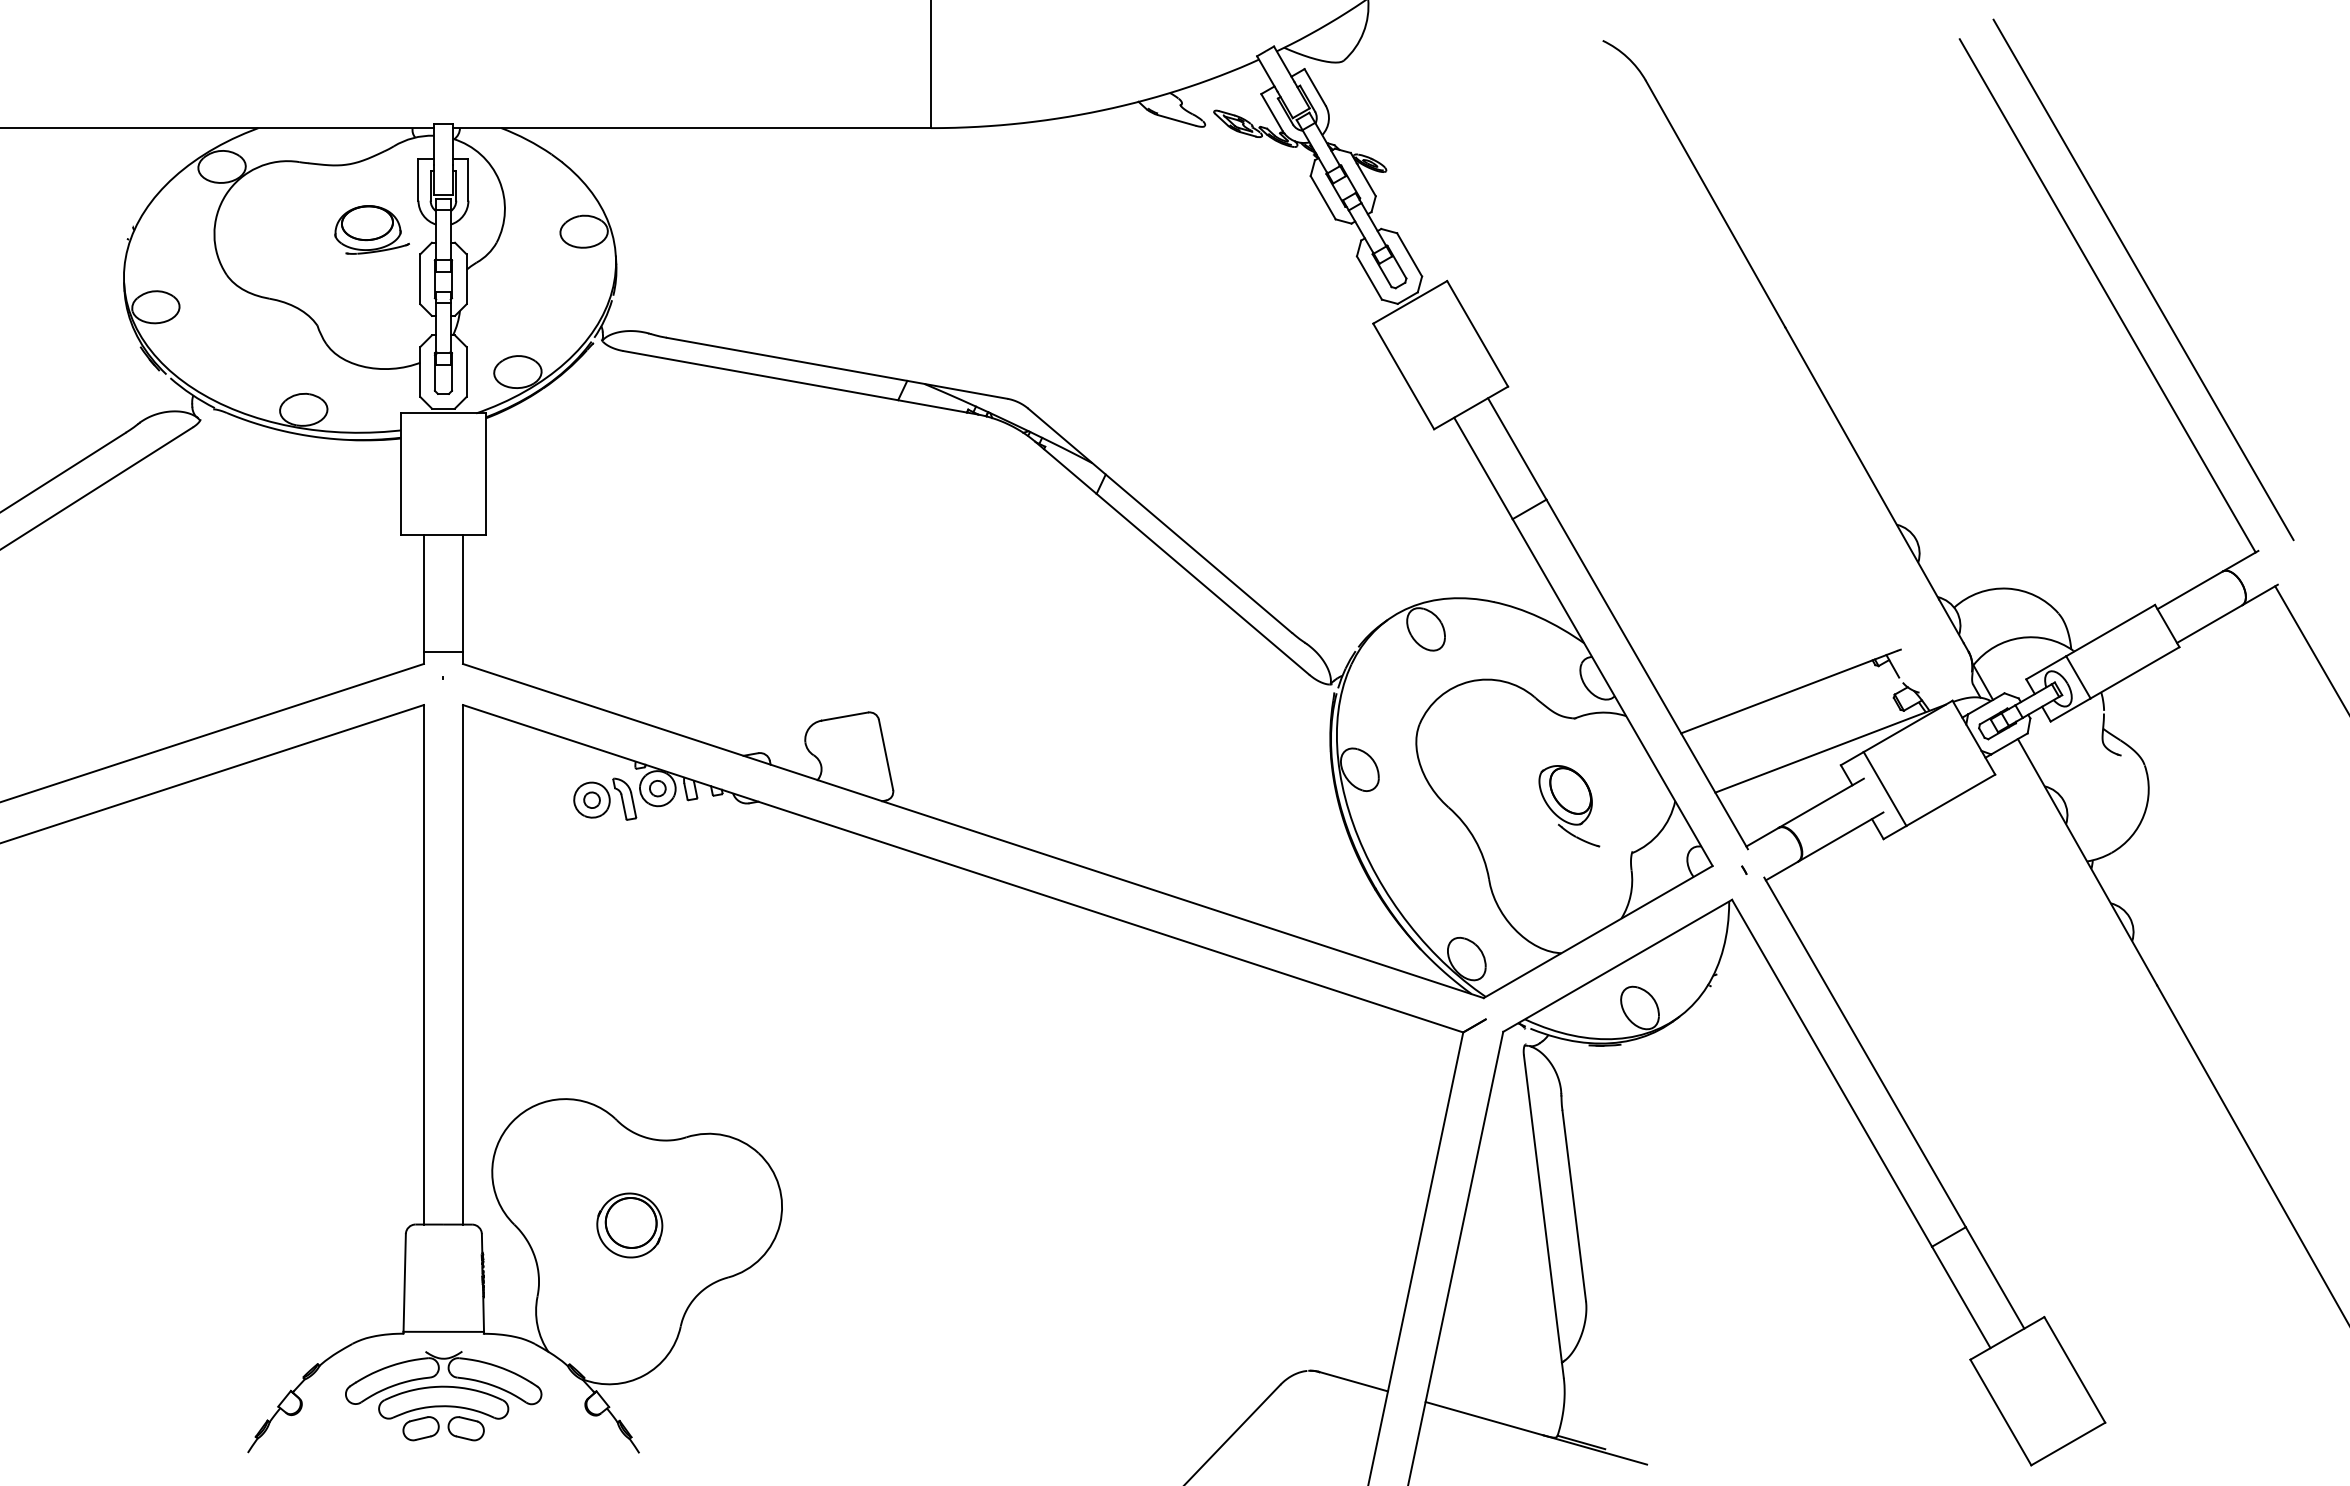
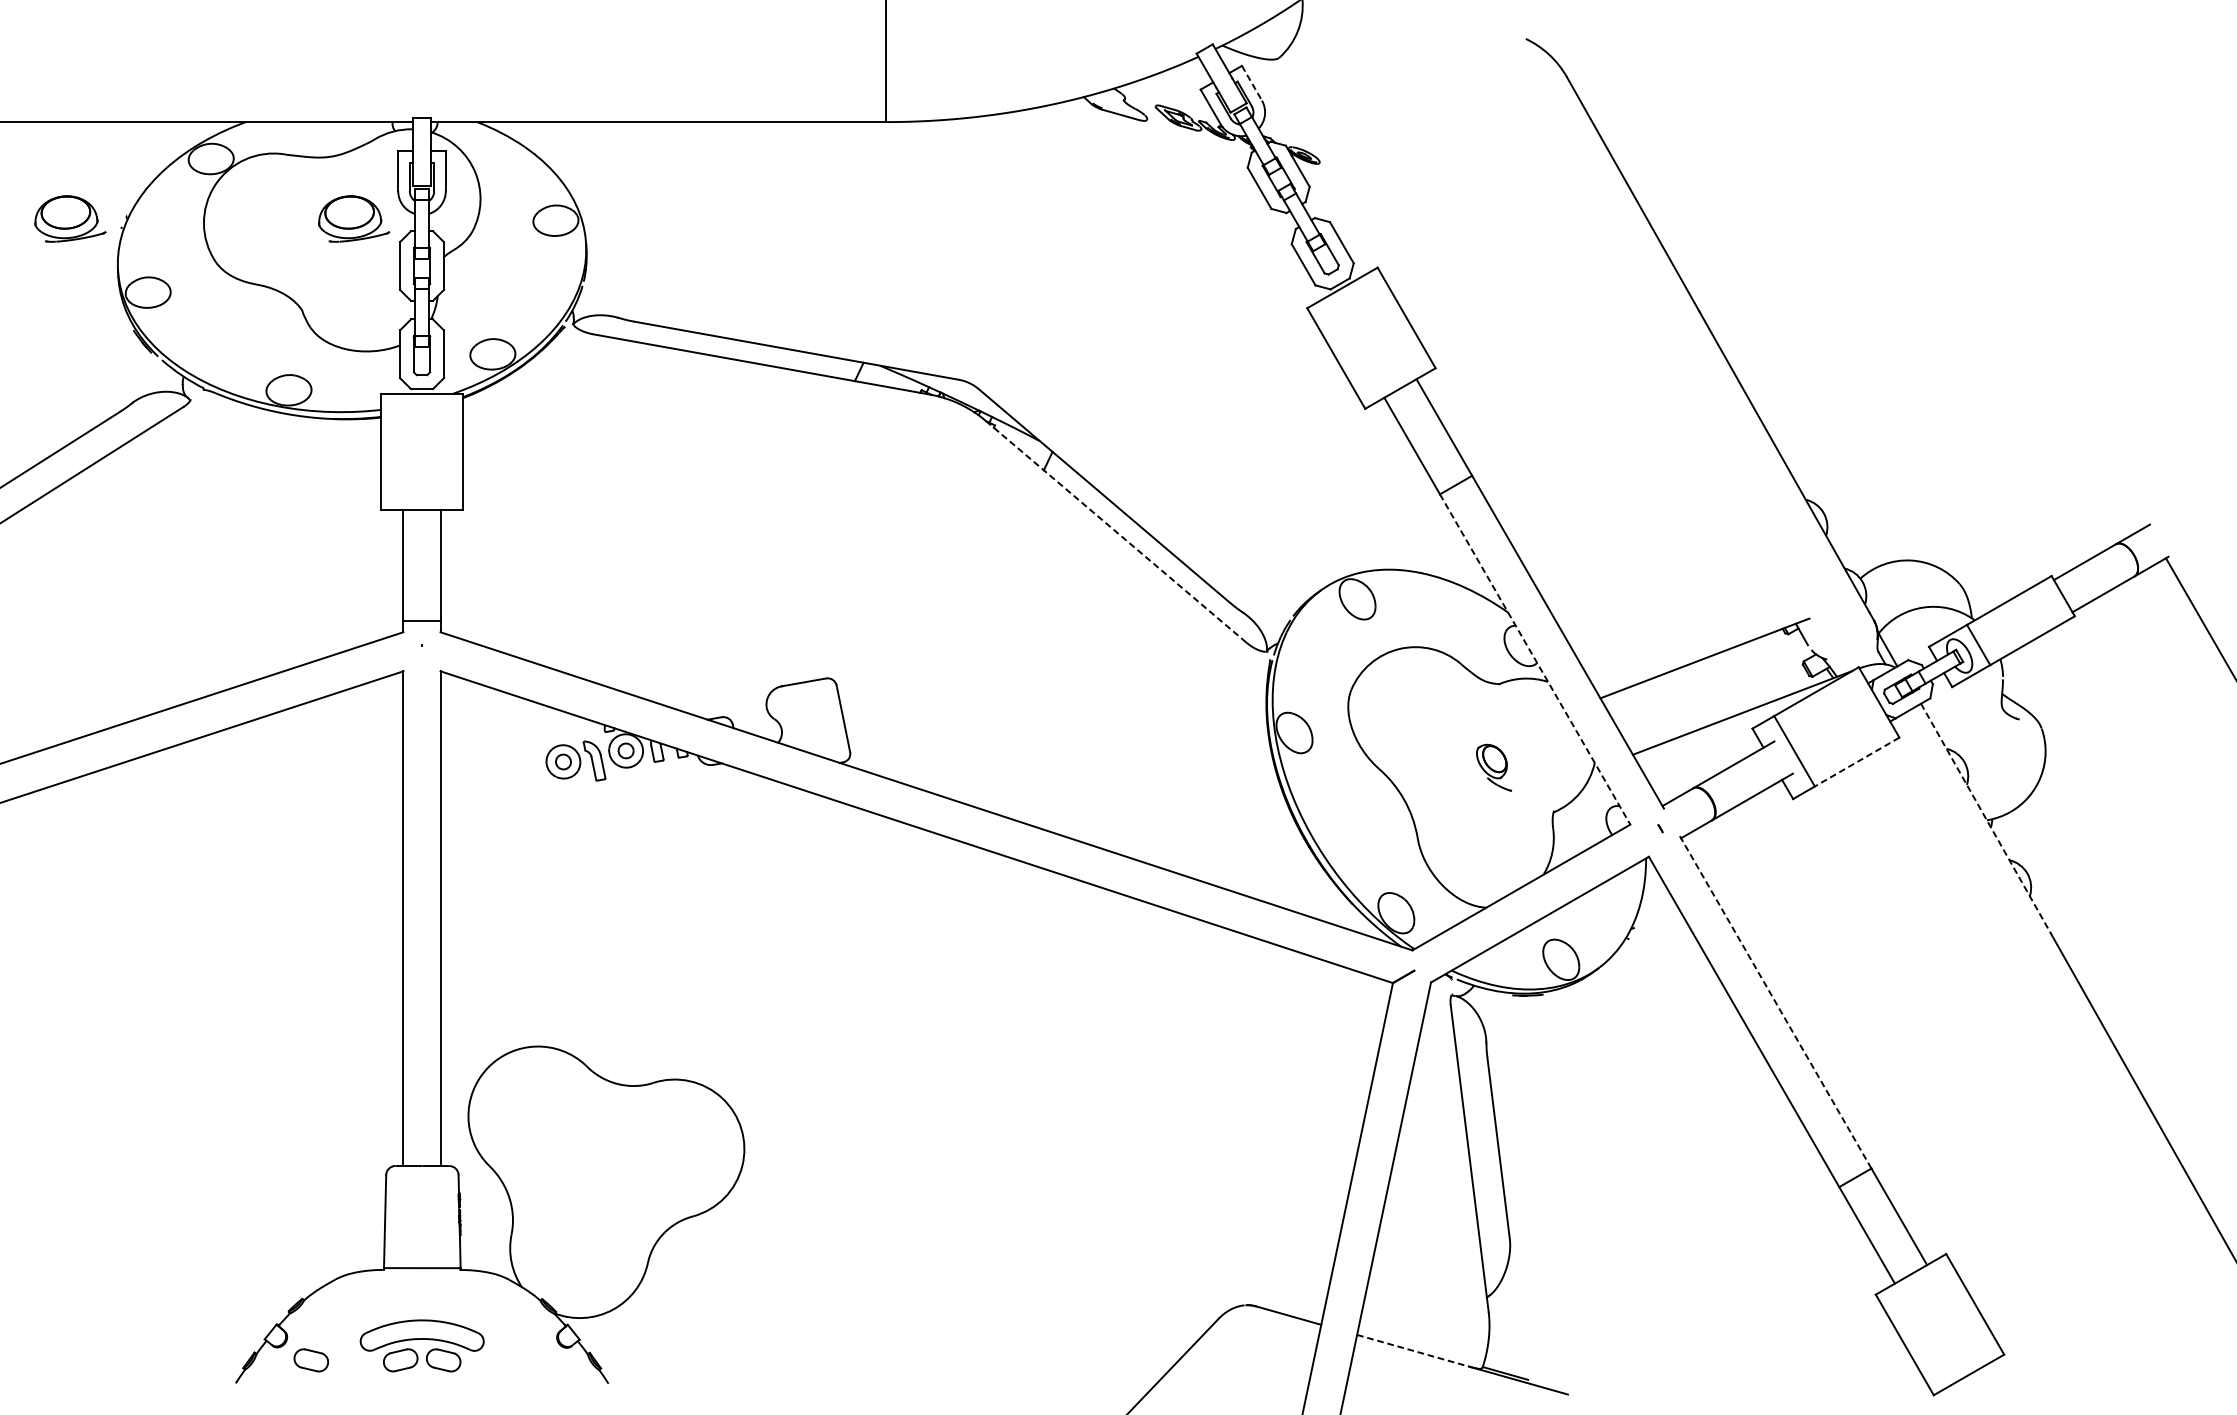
line: (1315, 87) -> (1252, 83), solid -> dashed
part: (73, 229) -> (69, 218), added
line: (2143, 279) -> (2040, 266), removed
line: (2107, 295) -> (2006, 281), removed
line: (1172, 558) -> (1116, 531), solid -> dashed
line: (1612, 693) -> (1535, 660), solid -> dashed
line: (1950, 800) -> (1856, 762), solid -> dashed
part: (1569, 806) -> (1494, 767), size x0.6
line: (2087, 862) -> (1987, 821), solid -> dashed
line: (1865, 1052) -> (1775, 1002), solid -> dashed
part: (629, 1225) -> (599, 1166), removed
part: (438, 1373) -> (417, 1307), removed
line: (1484, 1418) -> (1413, 1350), solid -> dashed
part: (326, 1428) -> (310, 1360), added

